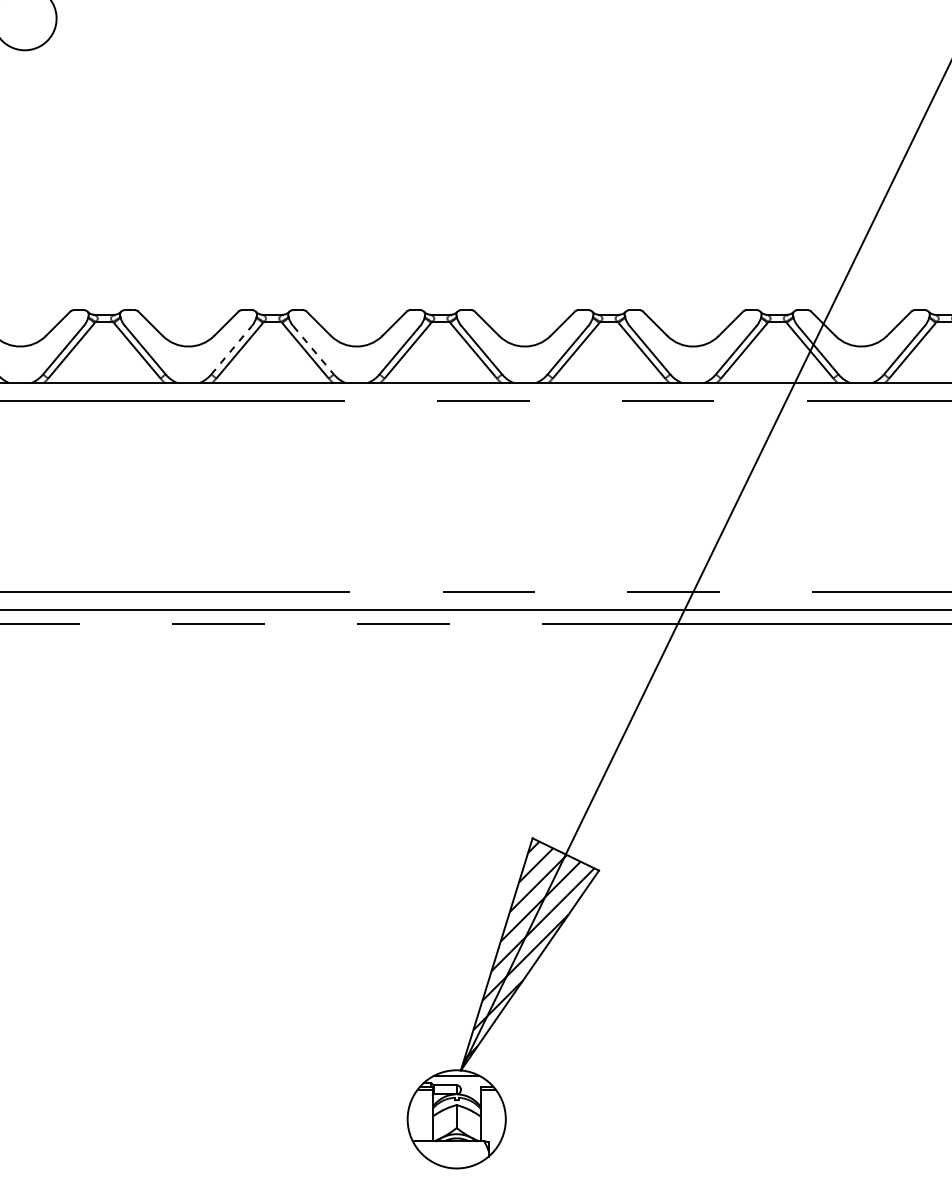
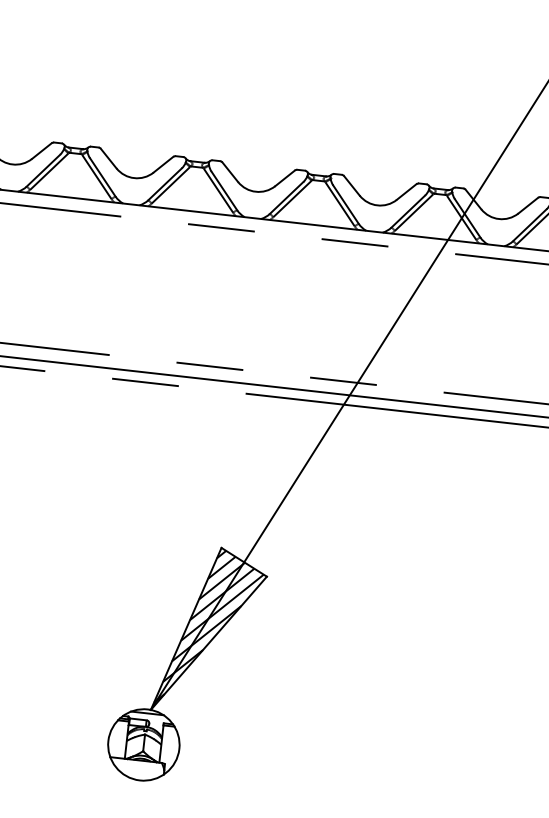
line: (231, 350) -> (43, 170), dashed -> solid
line: (313, 350) -> (102, 177), dashed -> solid

